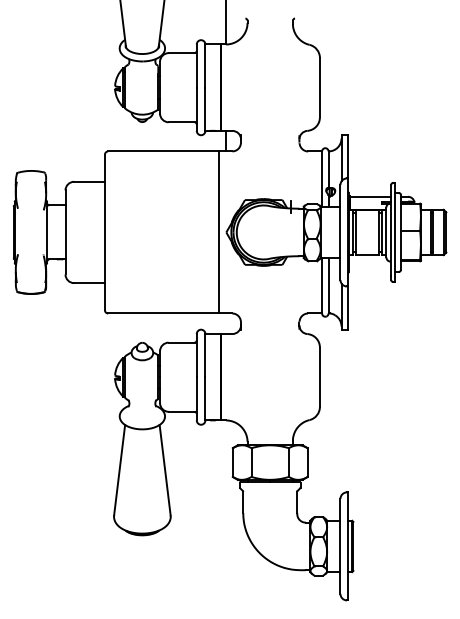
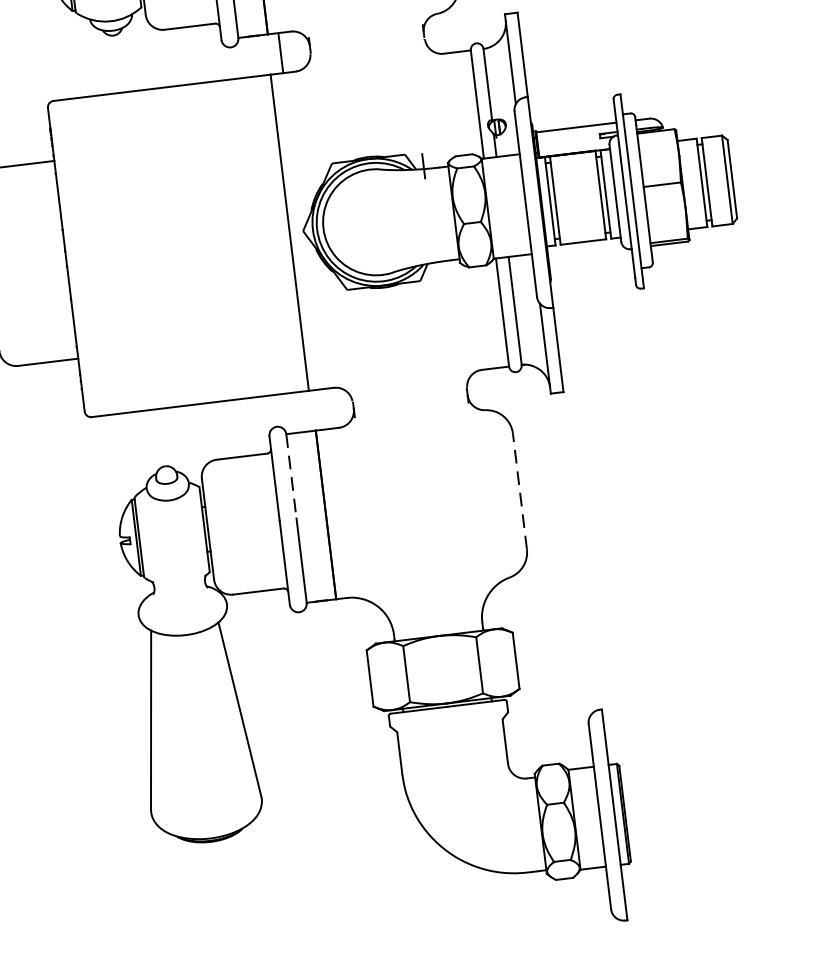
line: (205, 355) -> (291, 476), solid -> dashed
line: (319, 377) -> (519, 492), solid -> dashed

